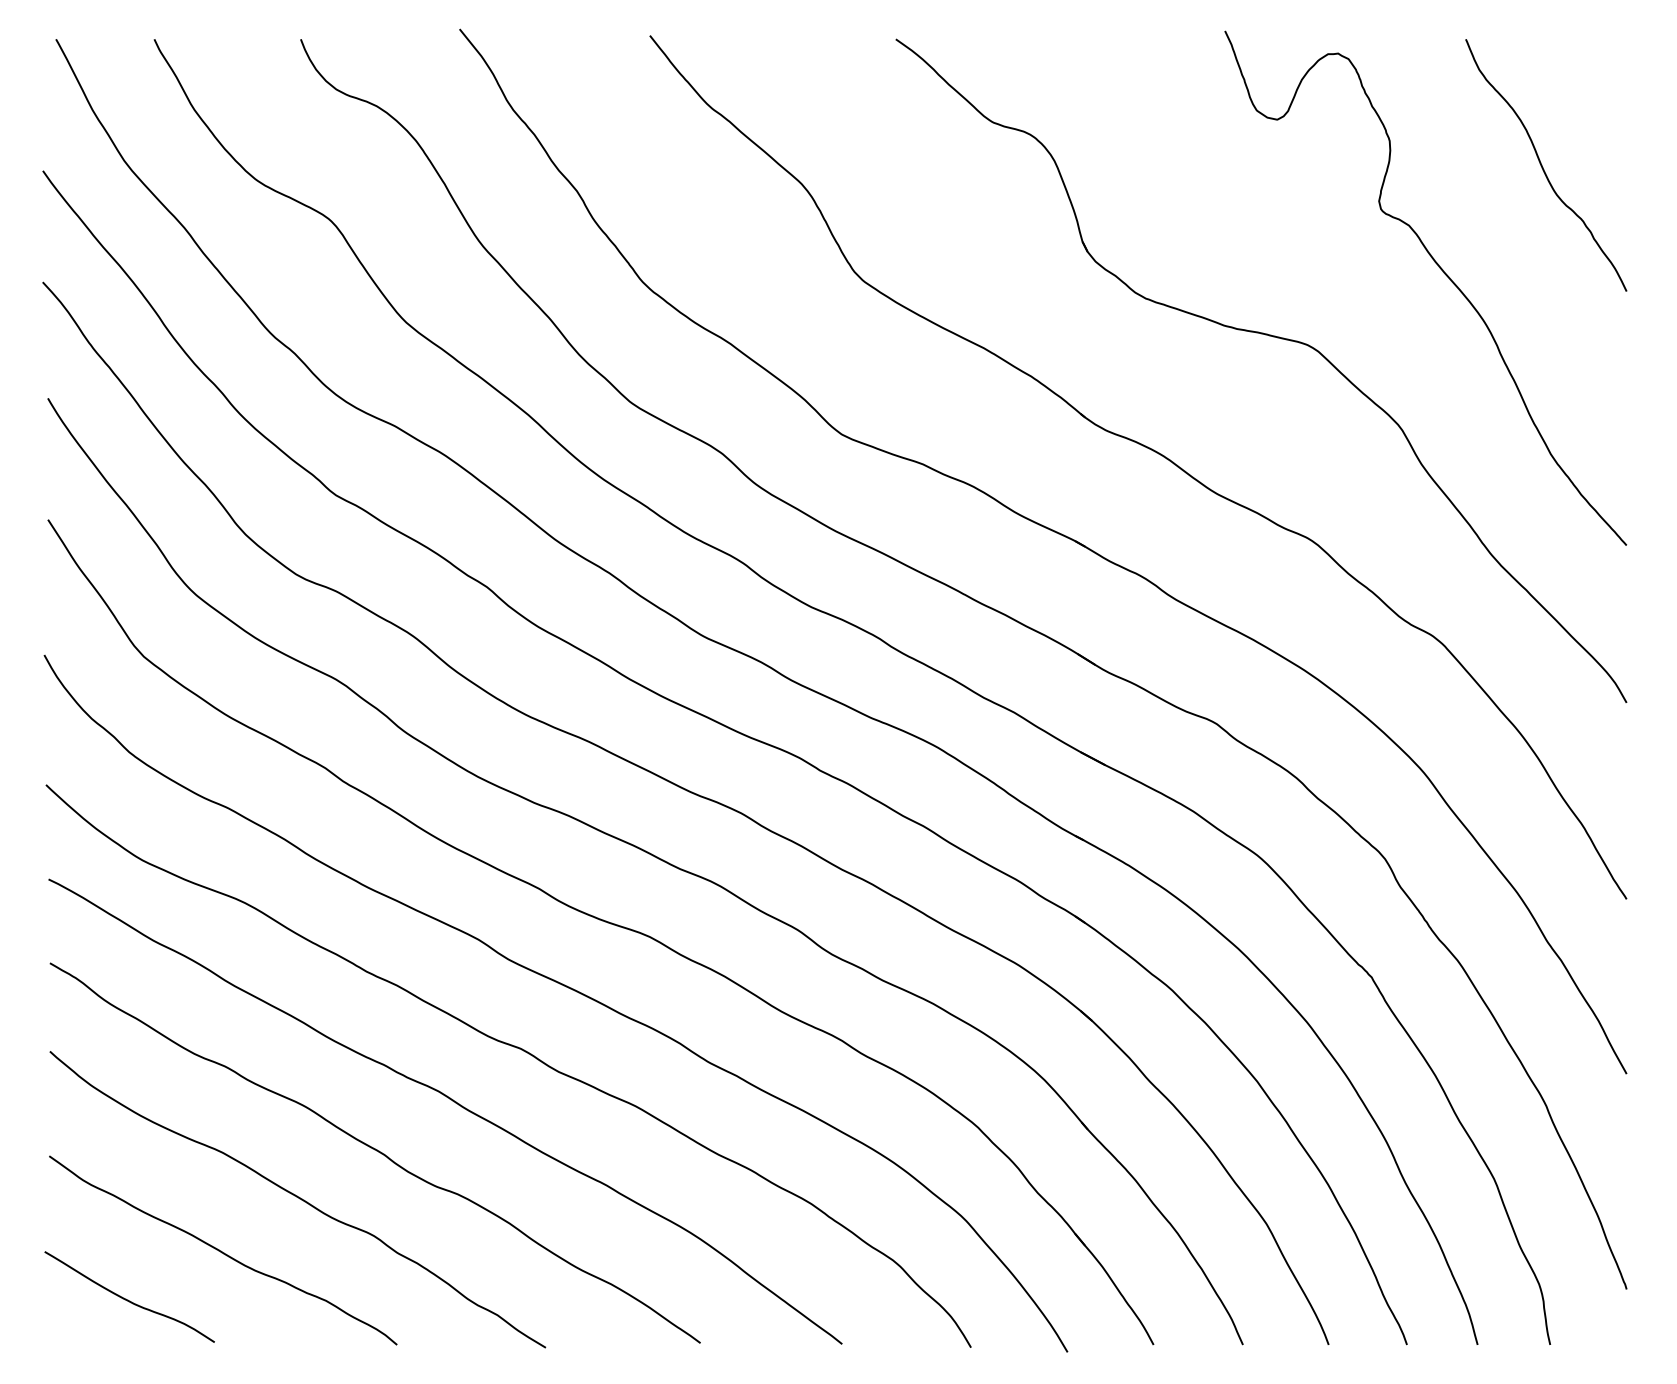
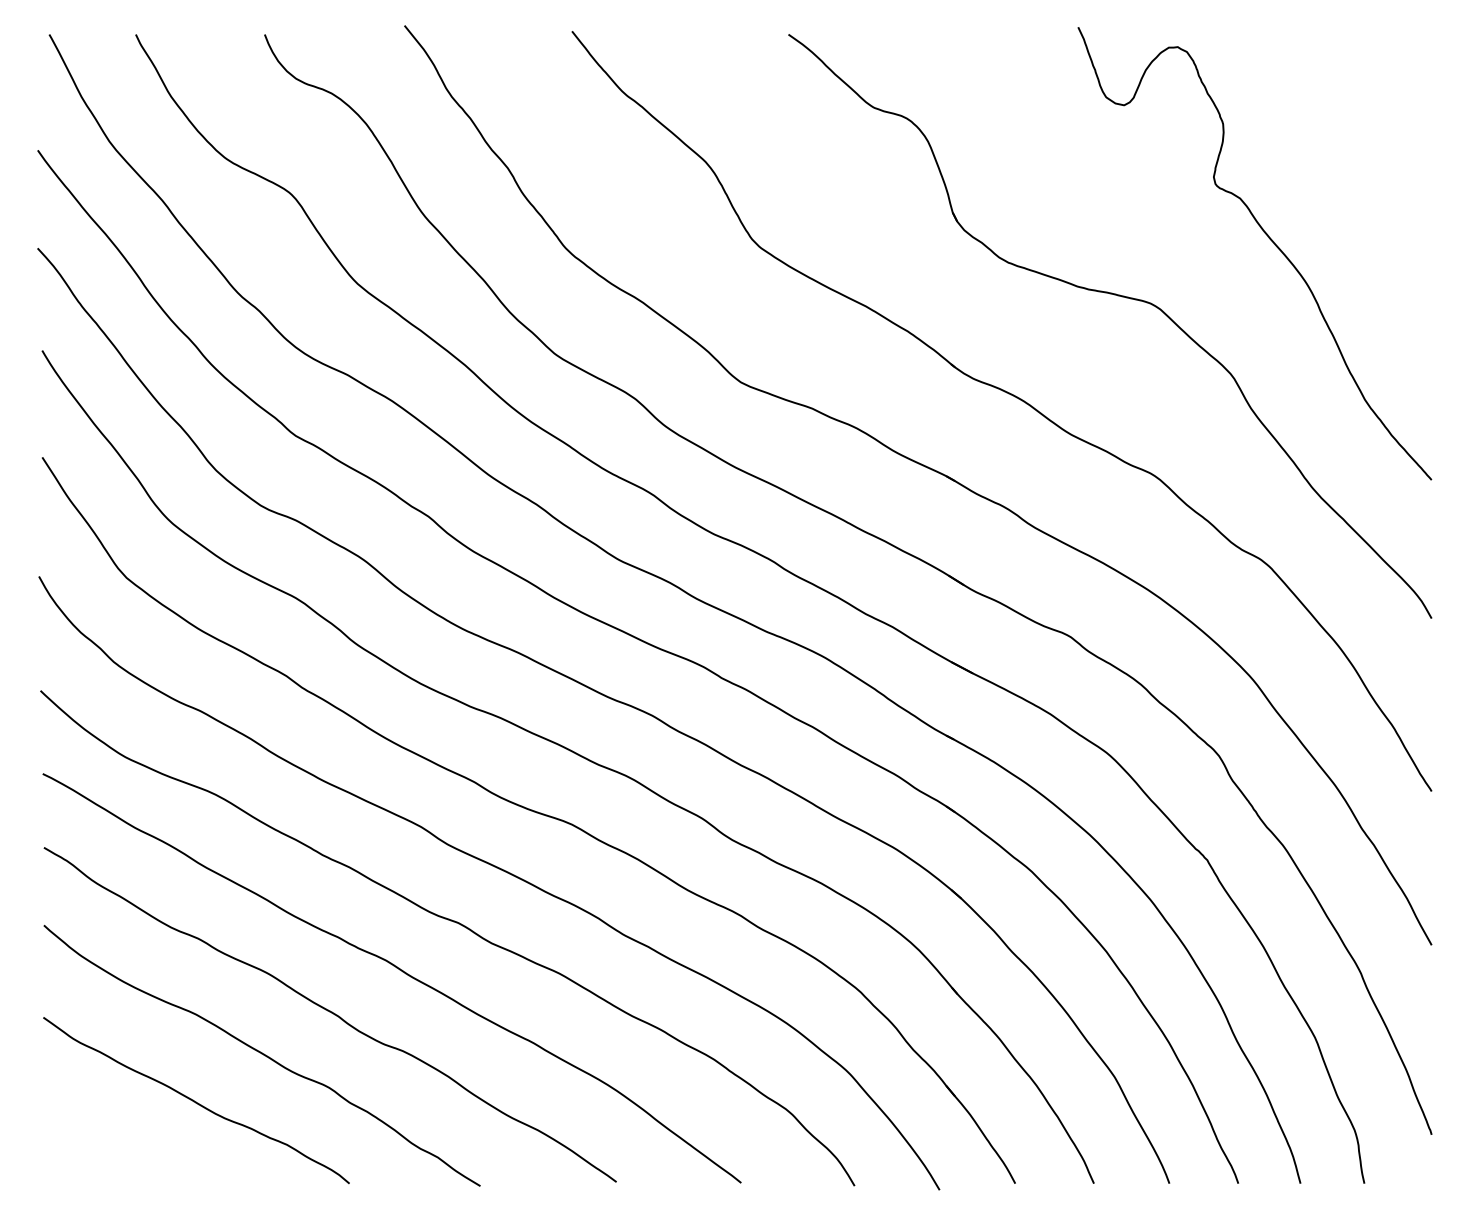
curve: (1543, 166) -> (1358, 146), removed
curve: (127, 1299) -> (112, 1143), removed

